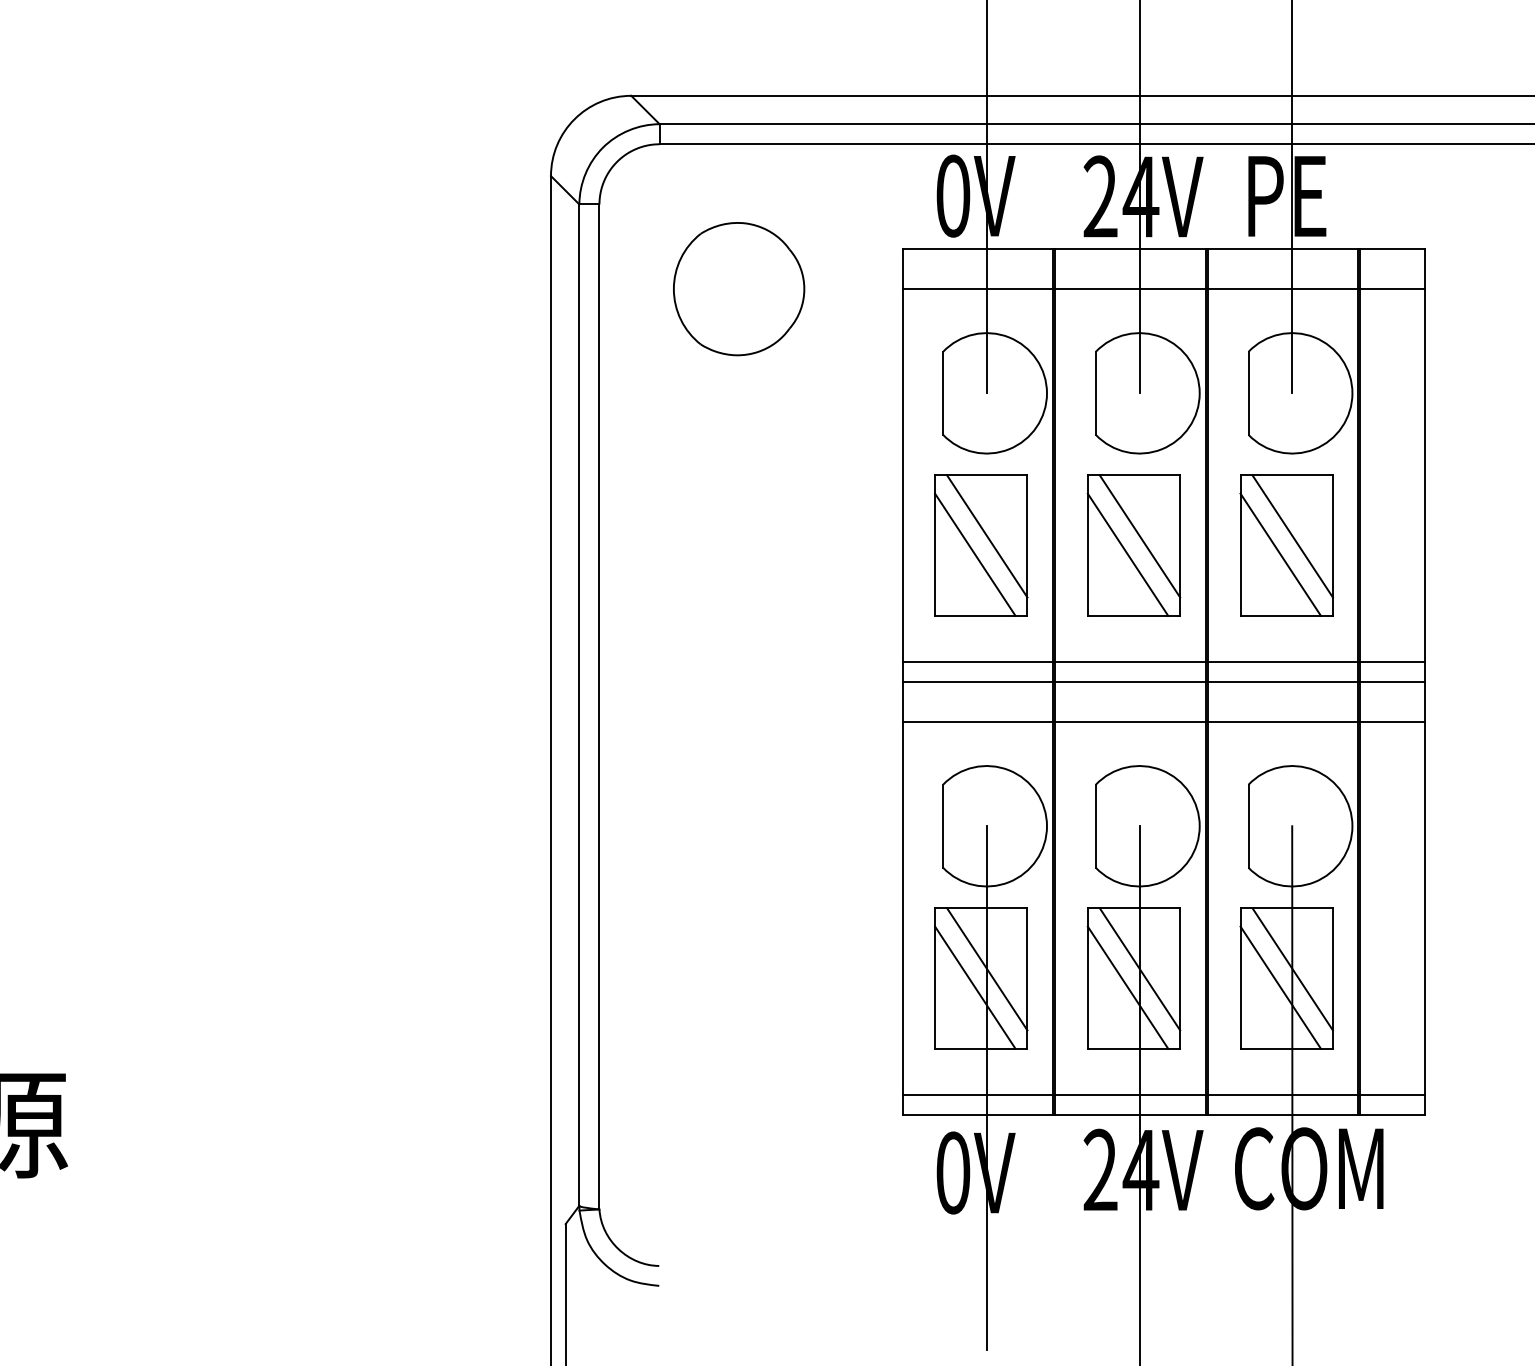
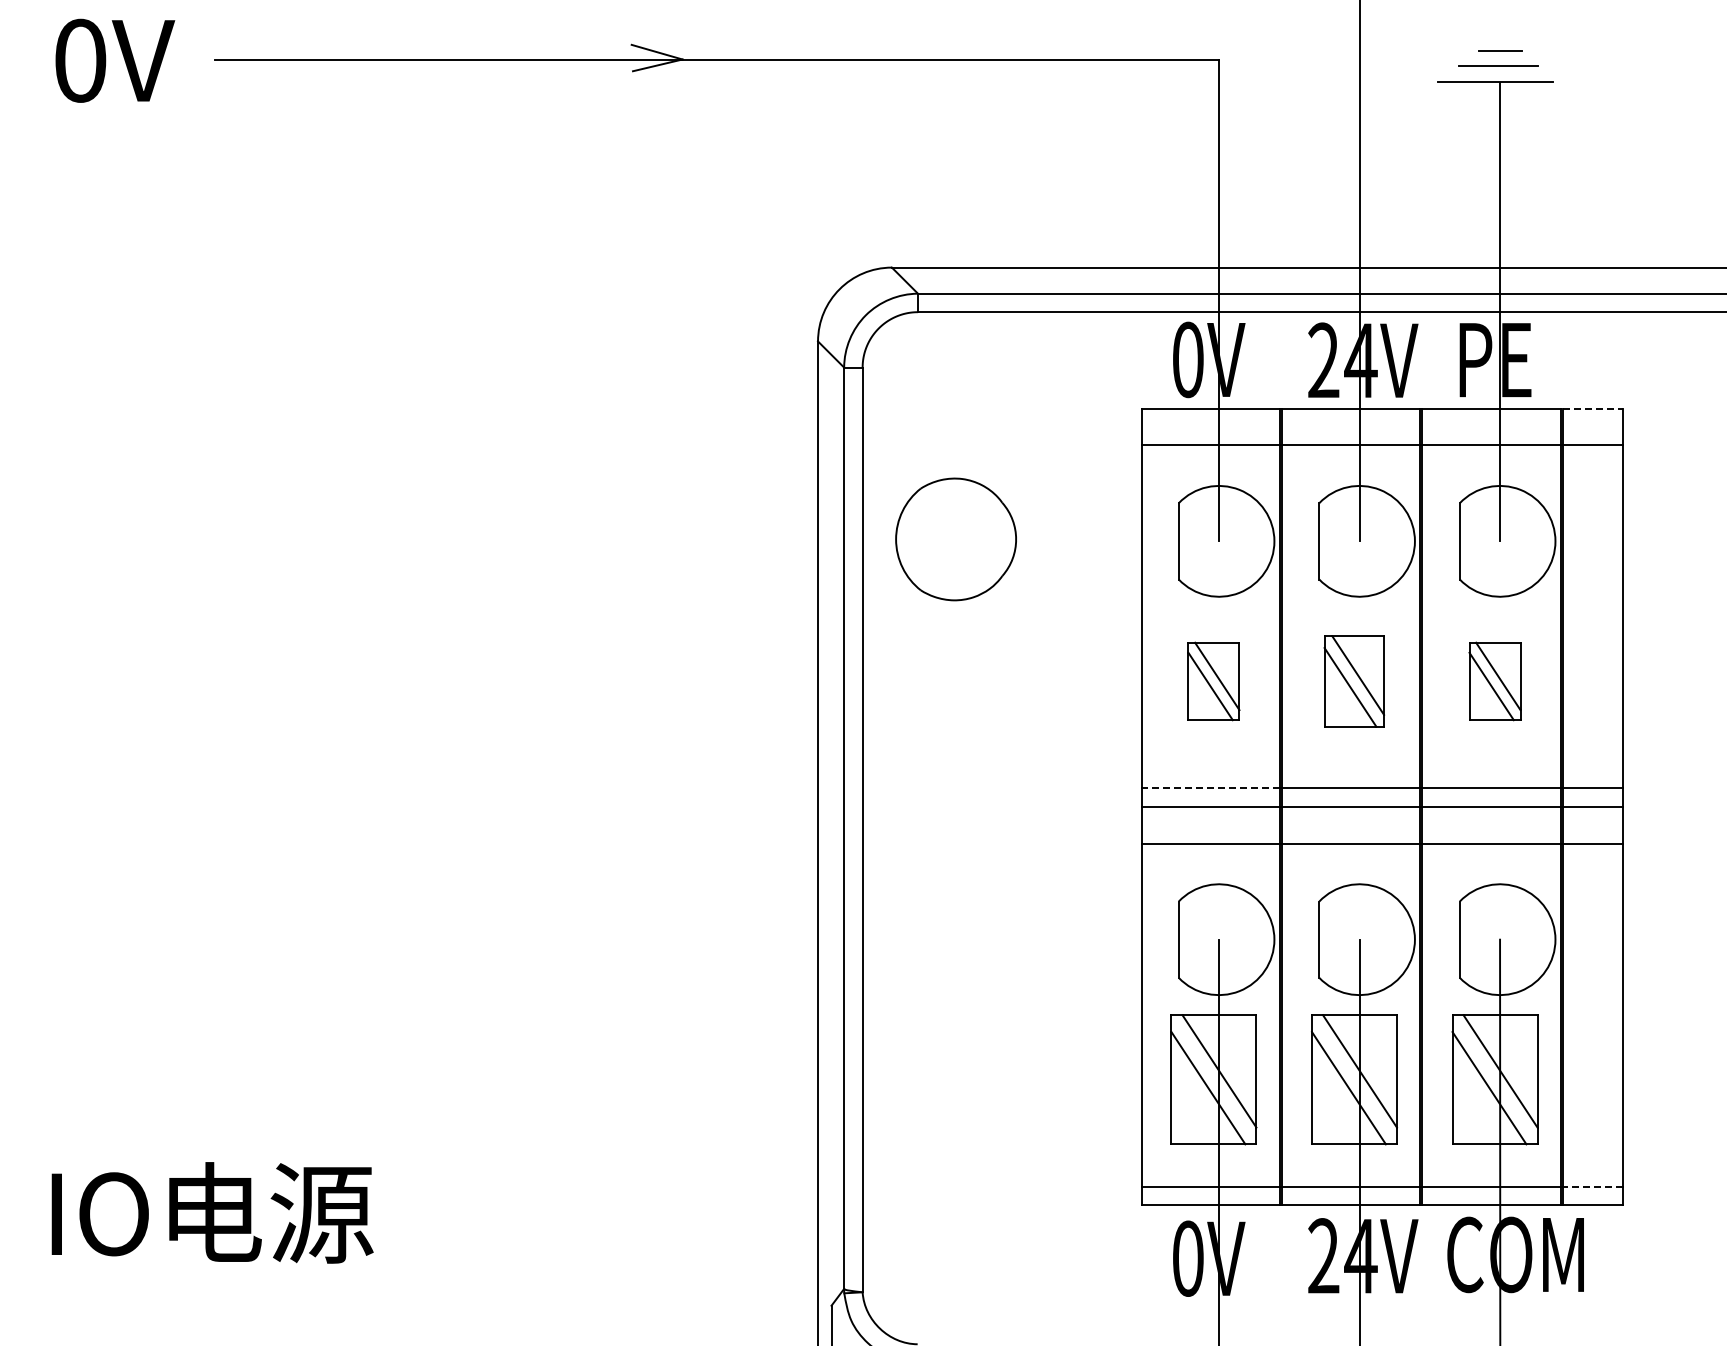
line: (1392, 248) -> (1592, 408), solid -> dashed
part: (738, 289) -> (955, 539), moved
part: (980, 545) -> (1213, 681), size x0.6
part: (1132, 545) -> (1353, 681), size x0.7
part: (1286, 545) -> (1494, 681), size x0.6
line: (977, 661) -> (1210, 788), solid -> dashed
line: (1392, 1094) -> (1592, 1186), solid -> dashed

